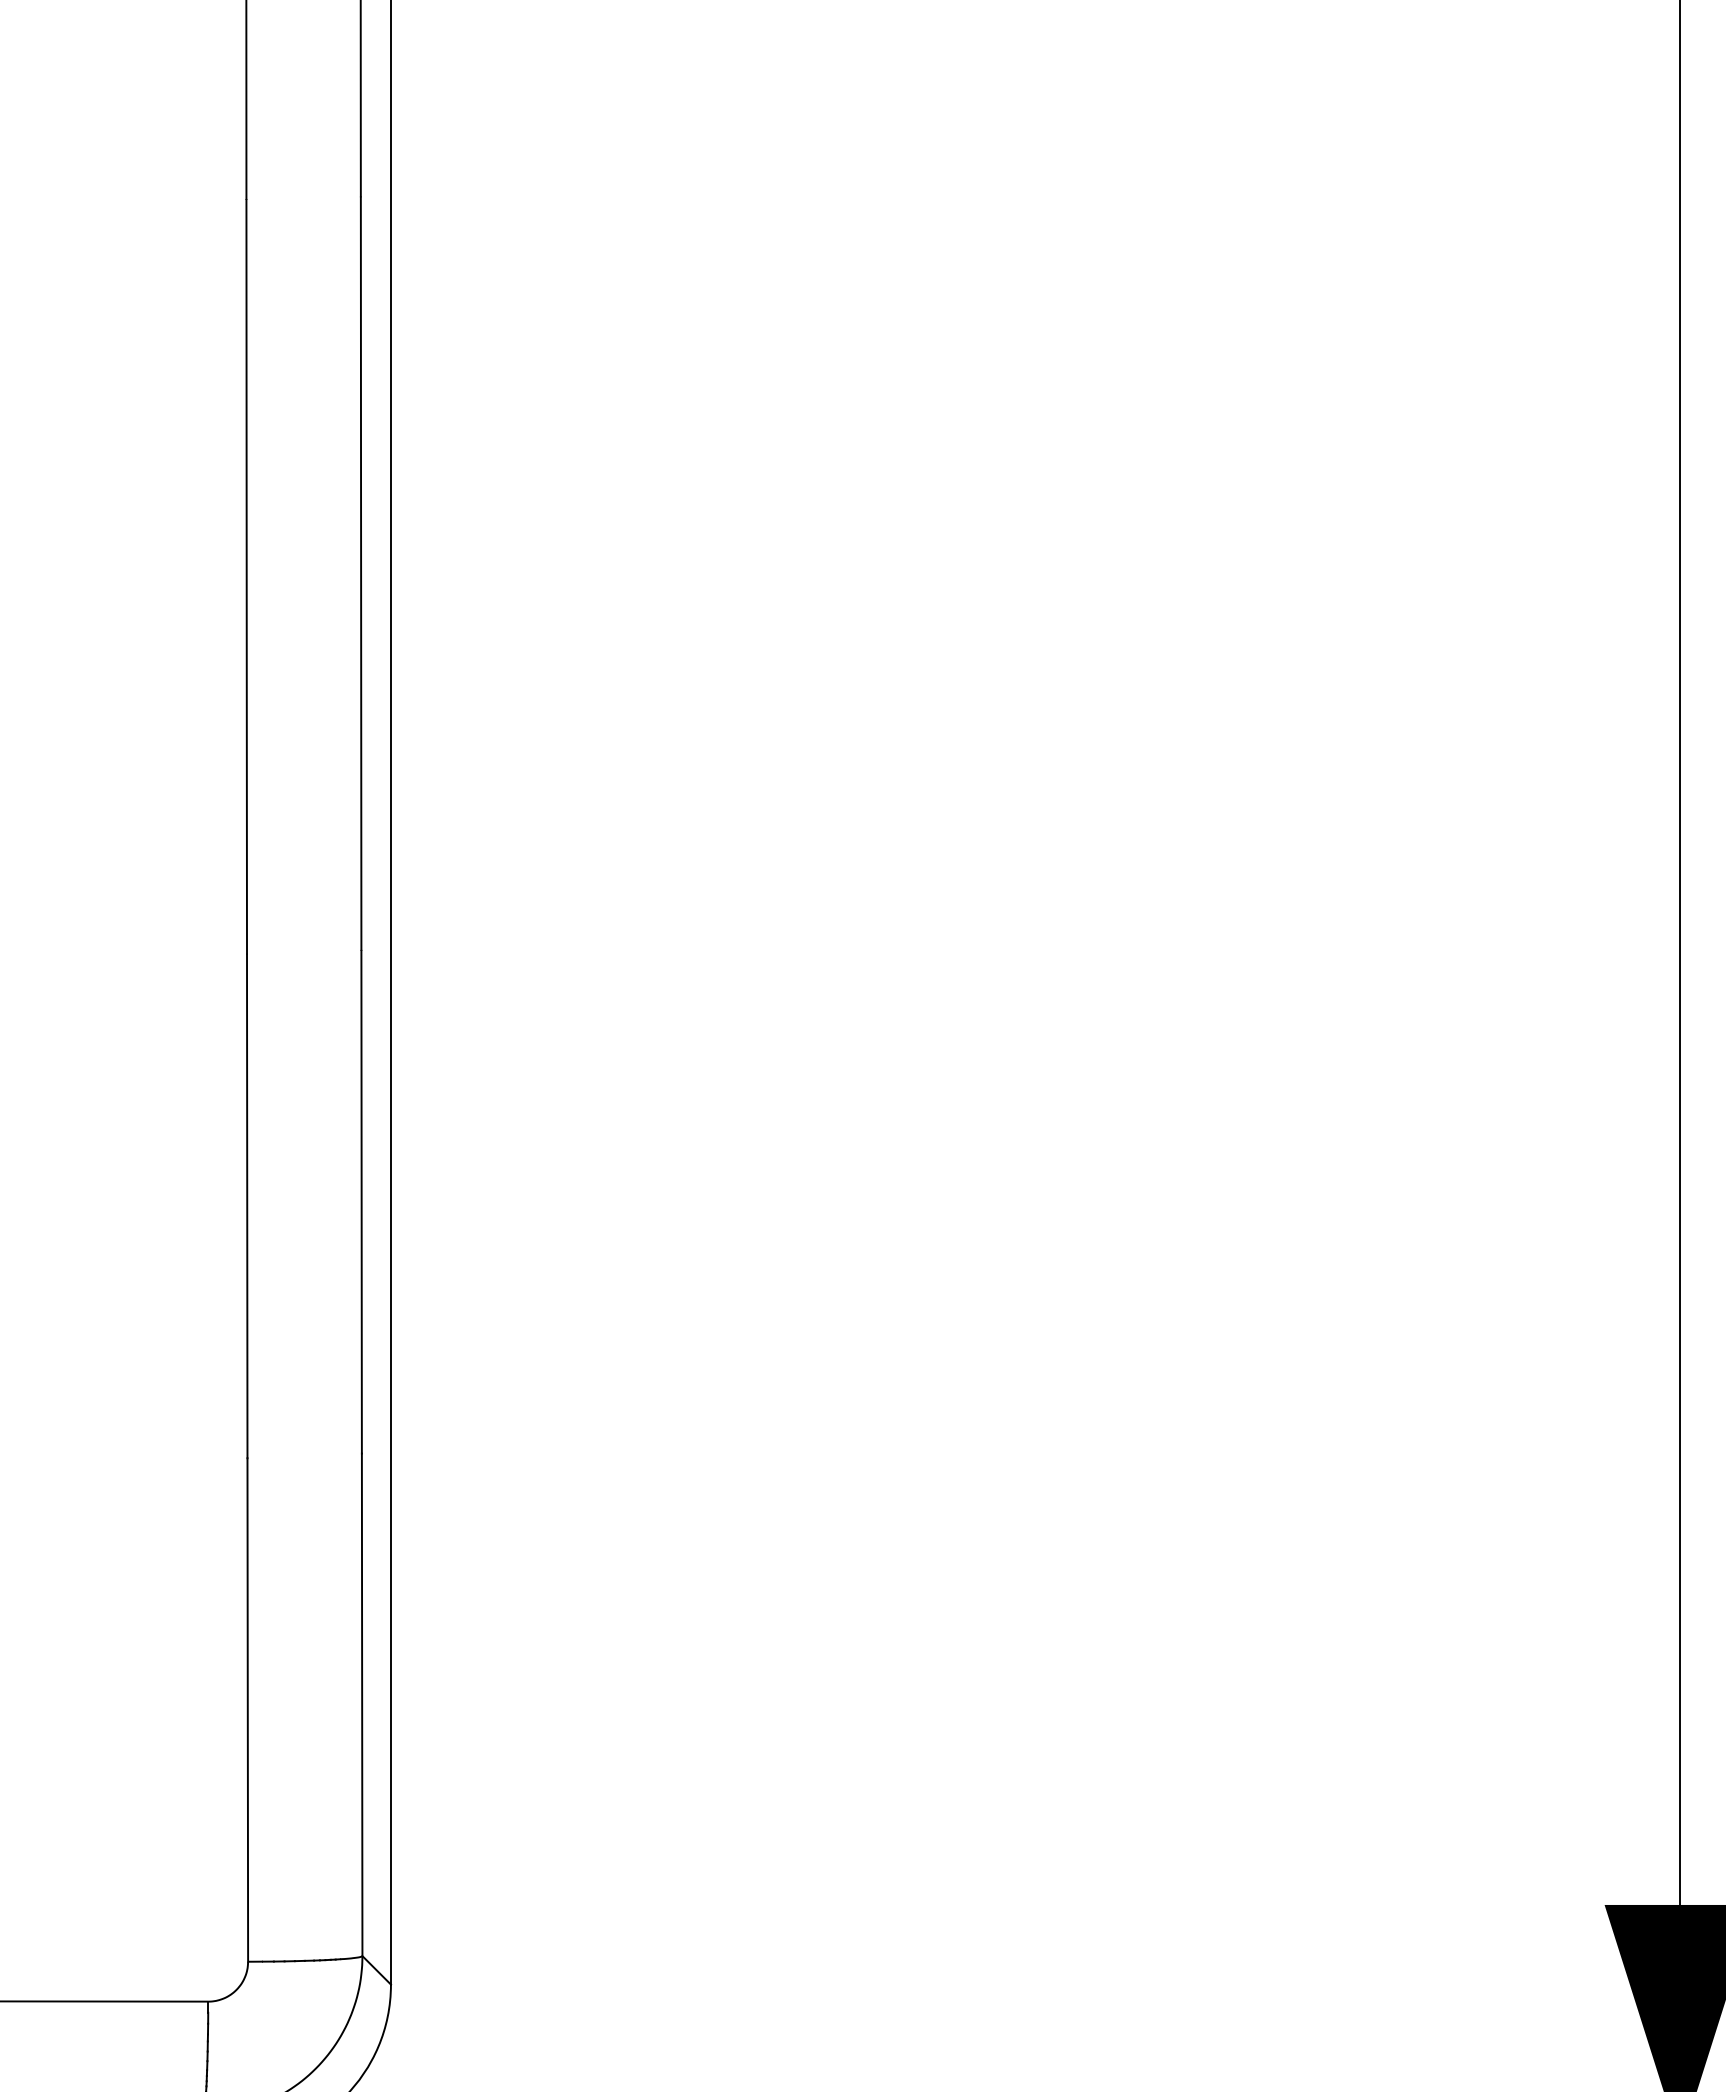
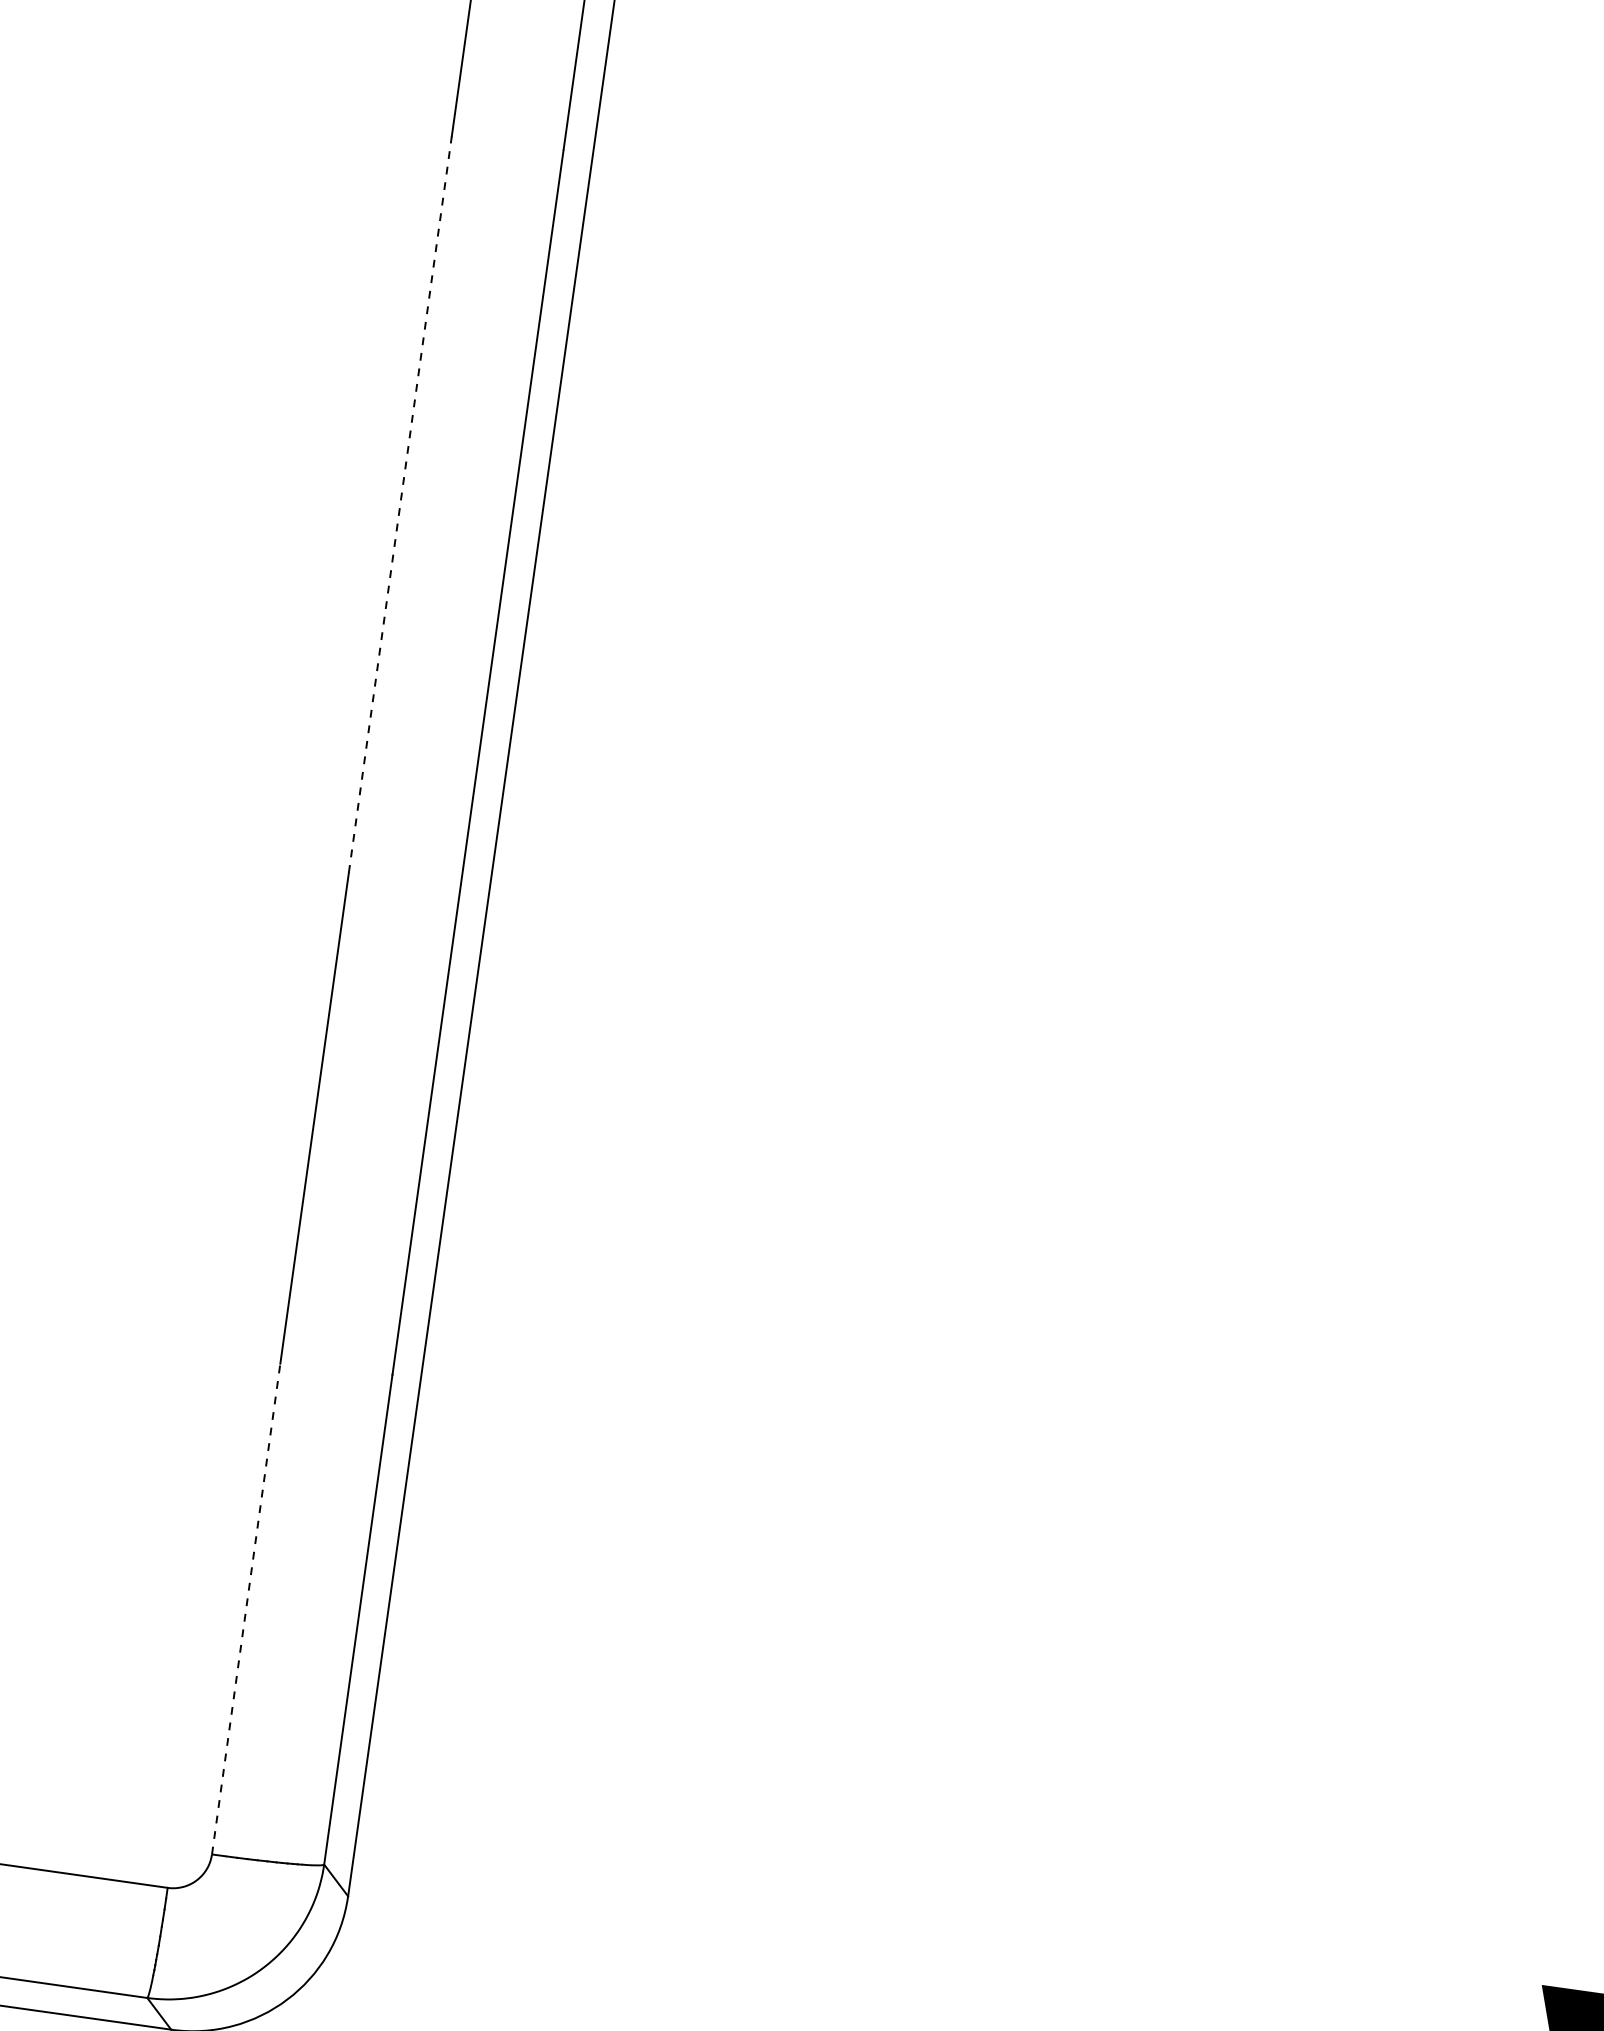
line: (246, 575) -> (400, 503), solid -> dashed
line: (247, 1709) -> (245, 1608), solid -> dashed

